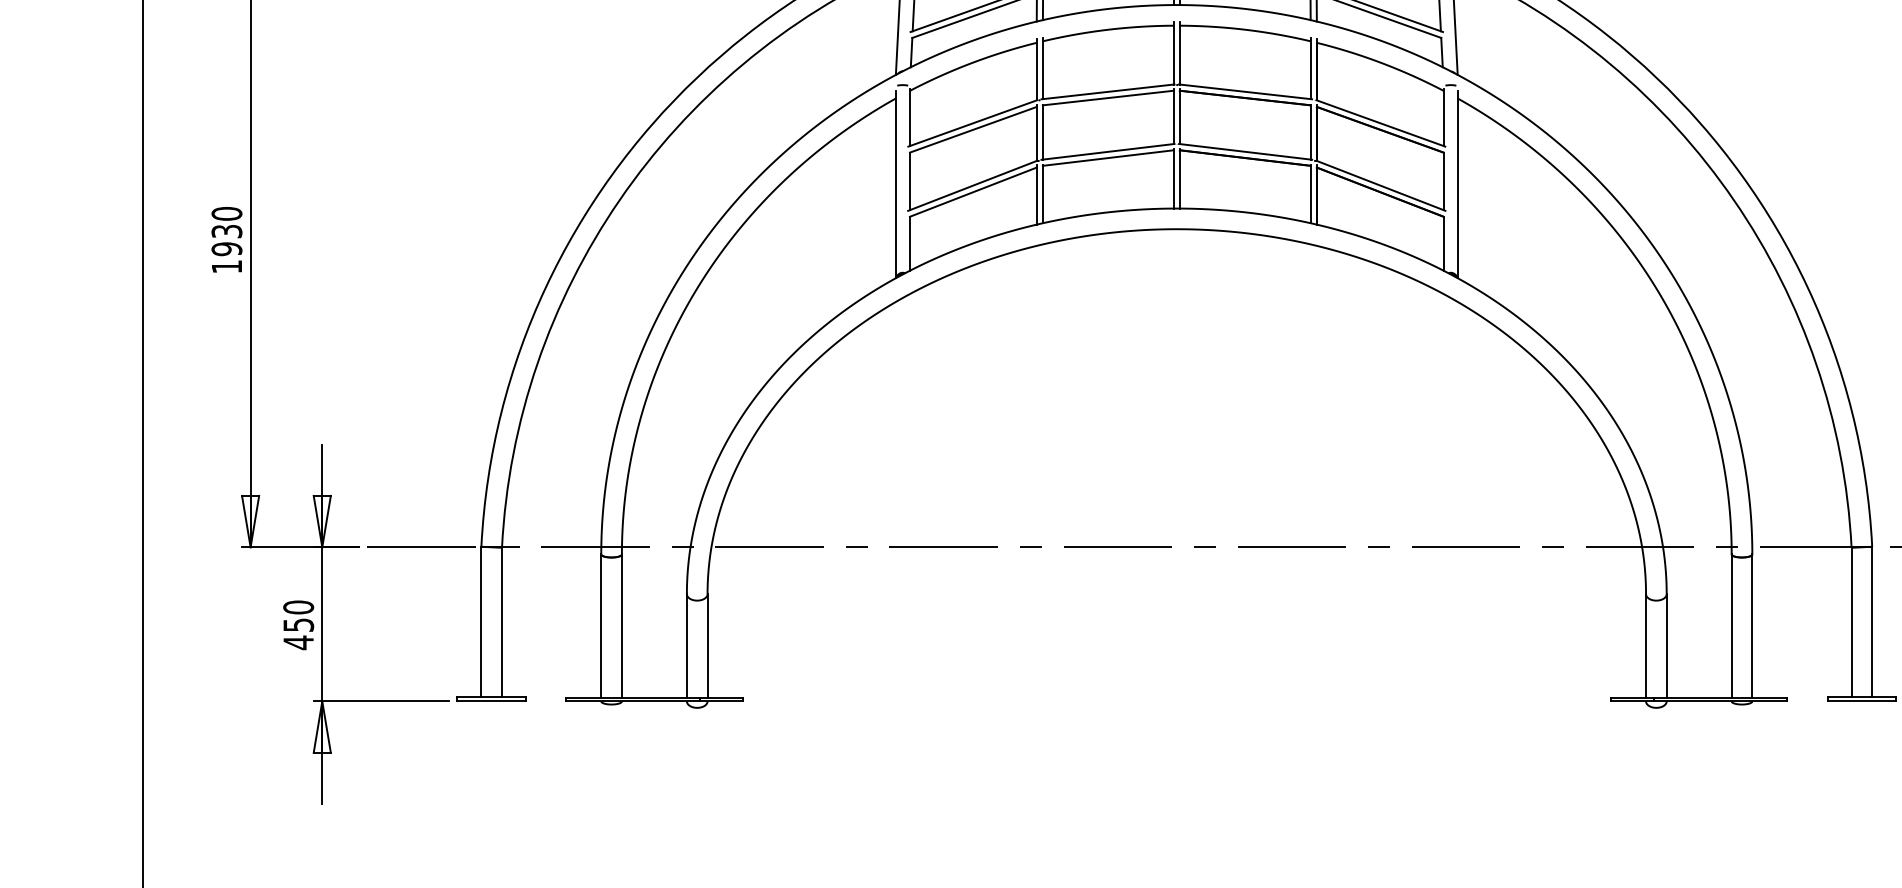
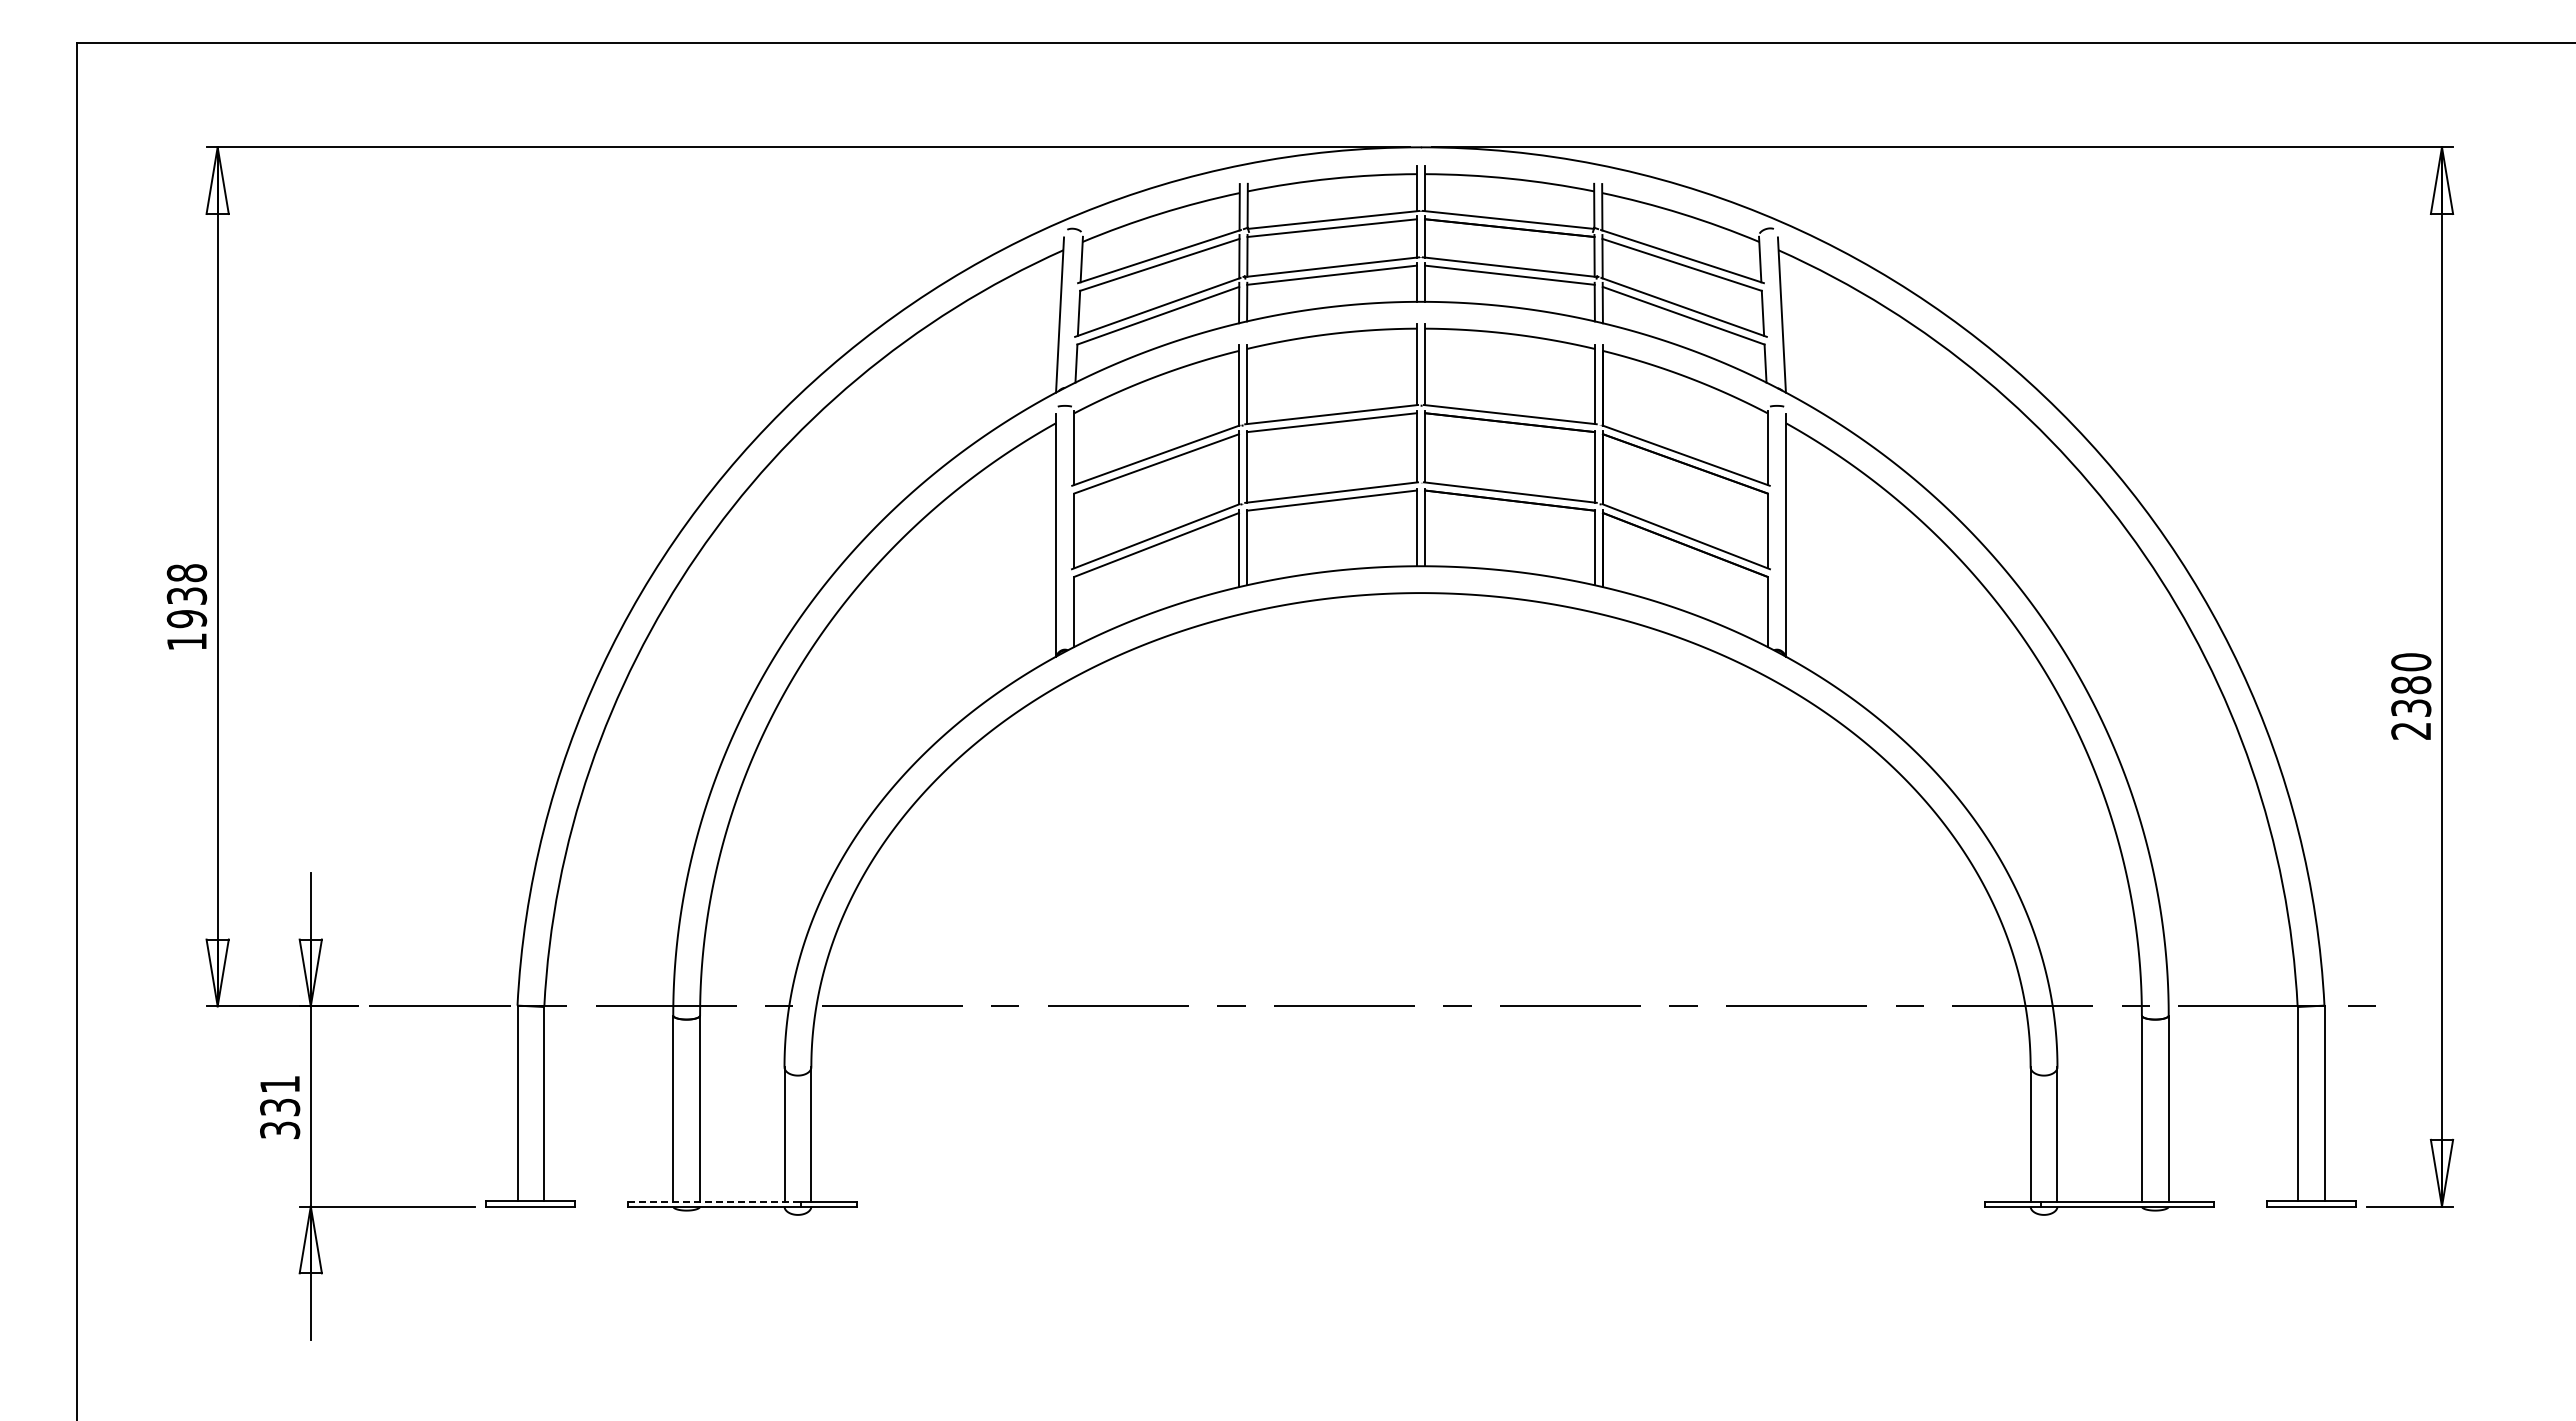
text: (226, 214) -> (186, 573), 1930 -> 1938
text: (298, 625) -> (280, 1107), 450 -> 331
line: (633, 698) -> (714, 1202), solid -> dashed

